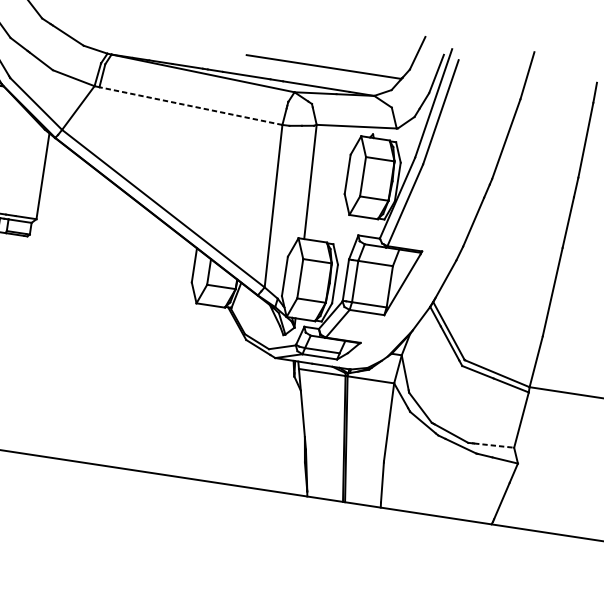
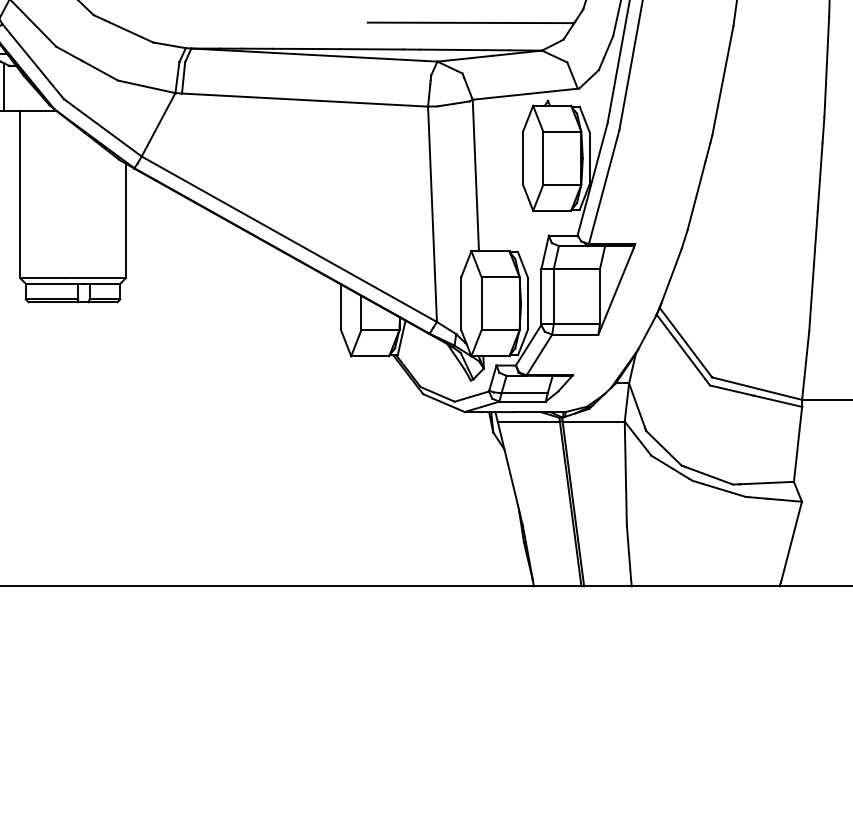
line: (190, 106) -> (304, 100), dashed -> solid
line: (494, 445) -> (767, 483), dashed -> solid

